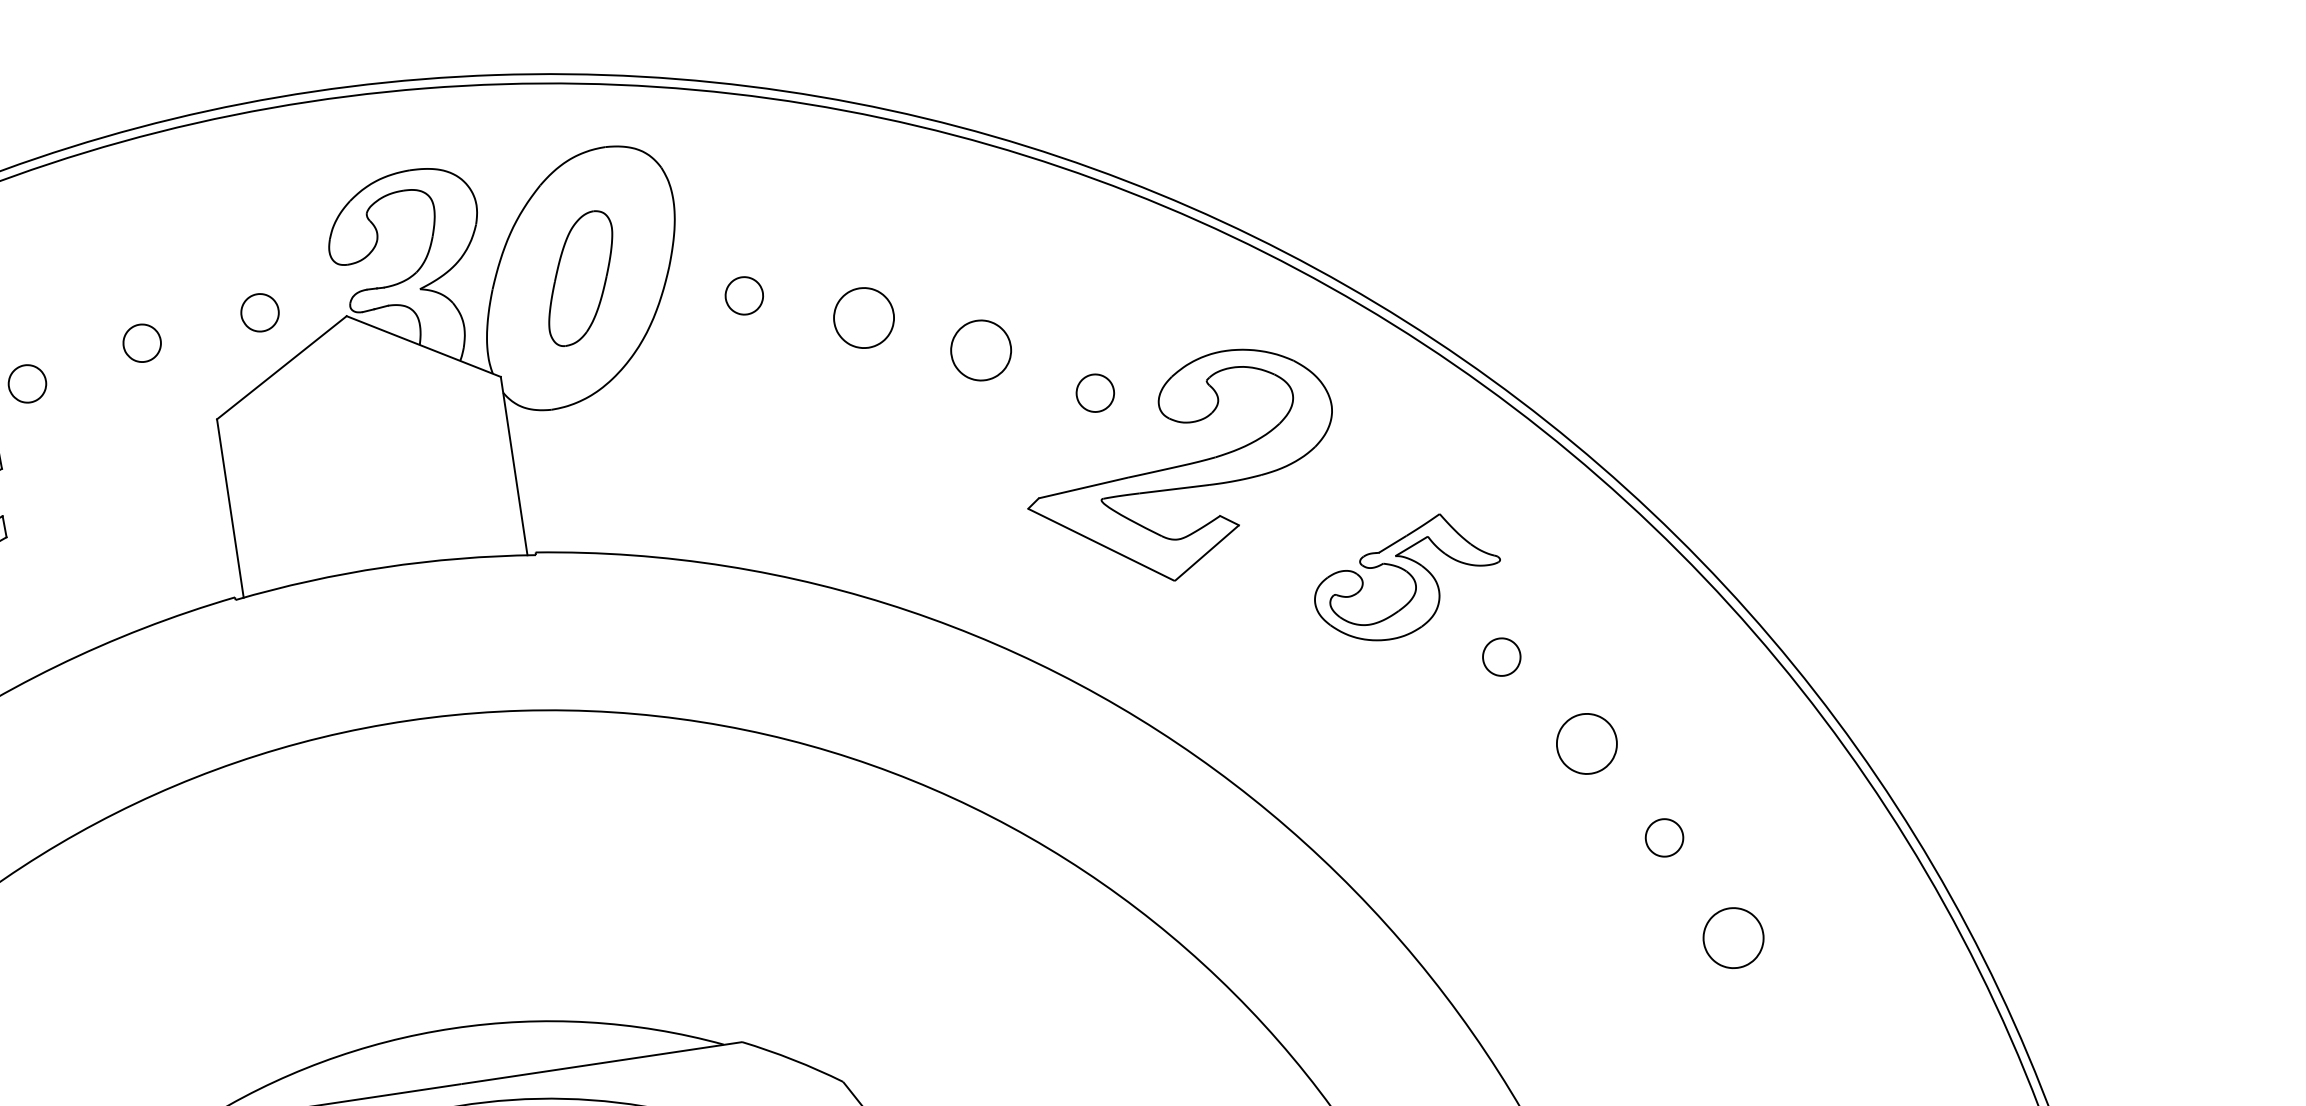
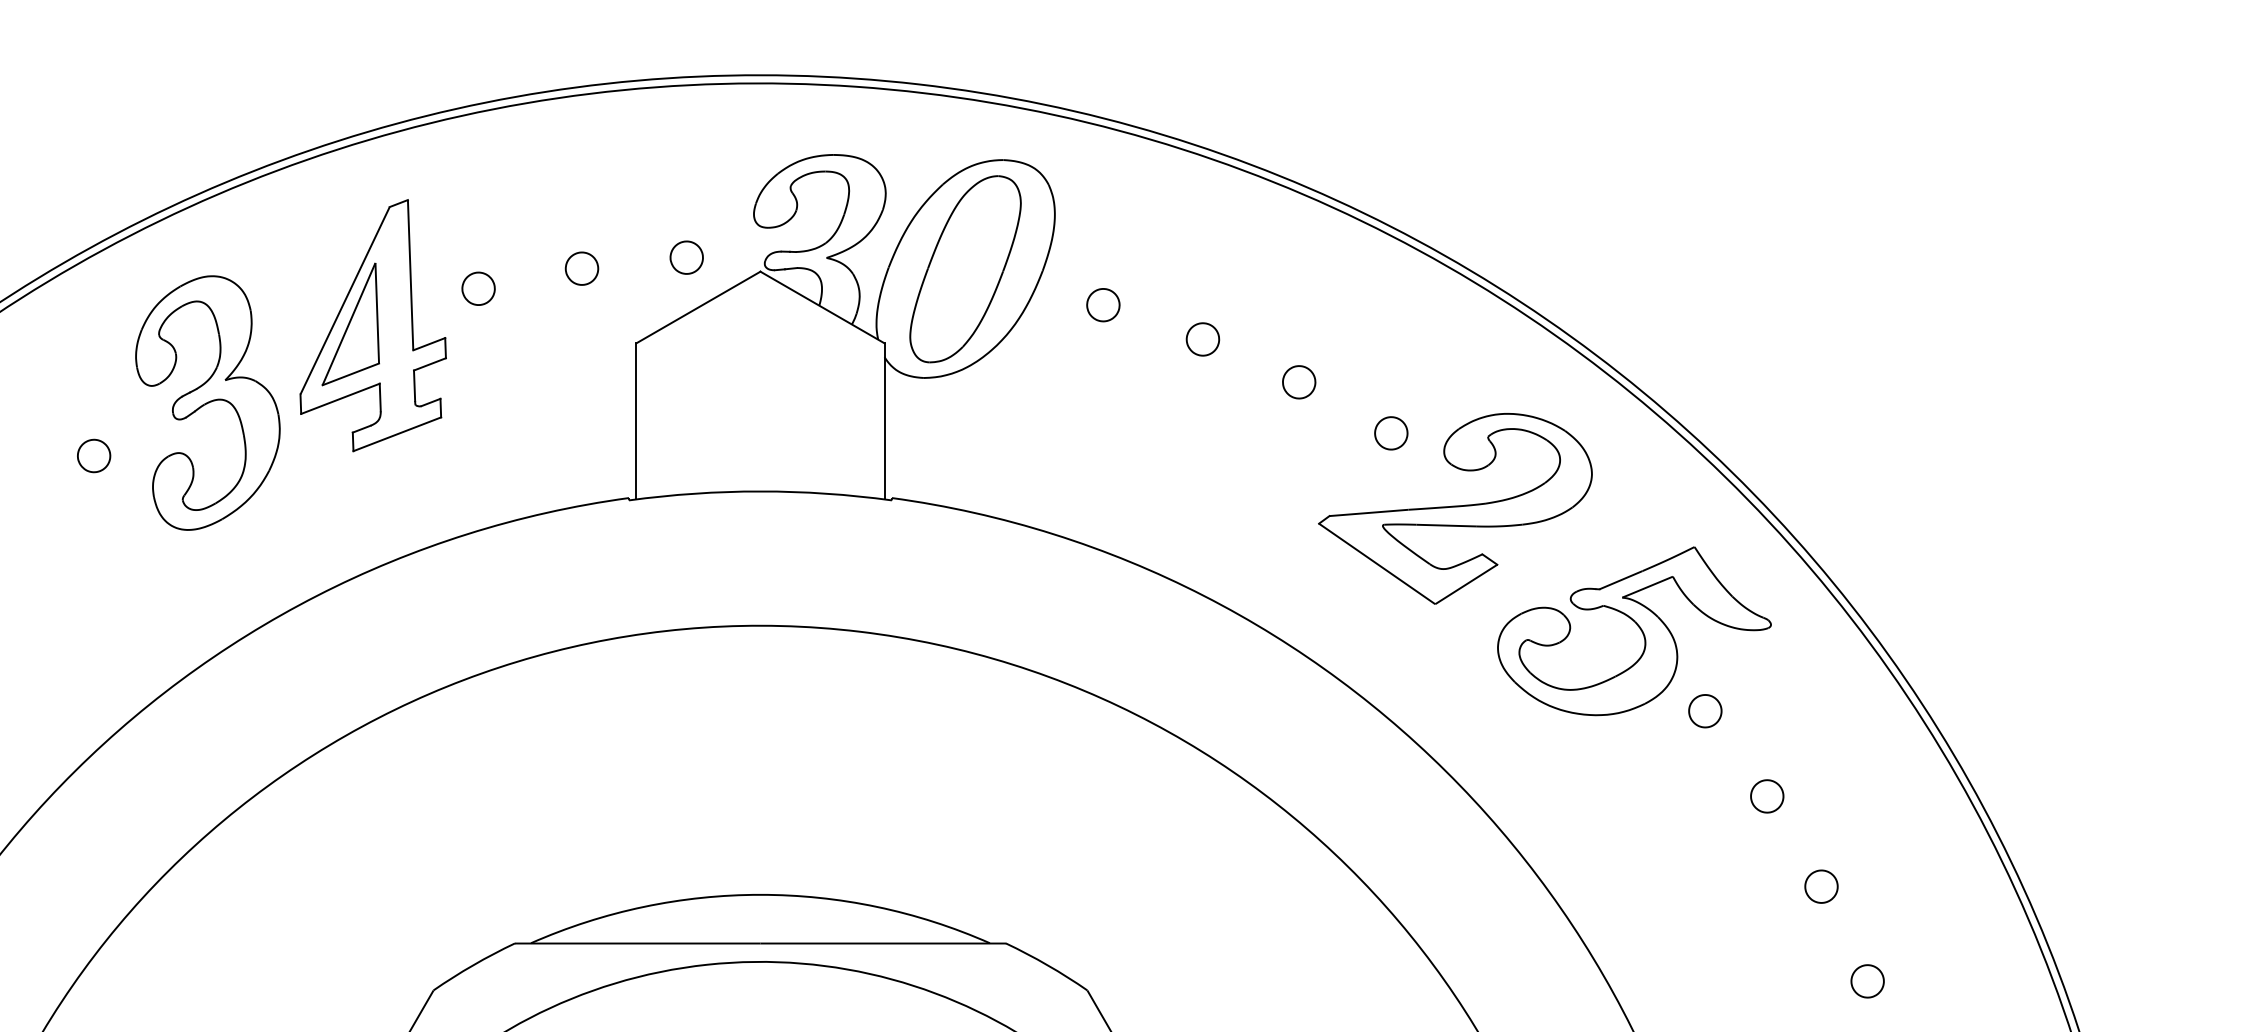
part: (580, 278) -> (965, 269), size x1.67
part: (863, 318) -> (1202, 339), size x0.62
part: (981, 350) -> (1299, 382), size x0.62
part: (1407, 578) -> (1634, 631), size x1.67
part: (1587, 744) -> (1767, 796), size x0.62
part: (1733, 938) -> (1867, 981), size x0.62

